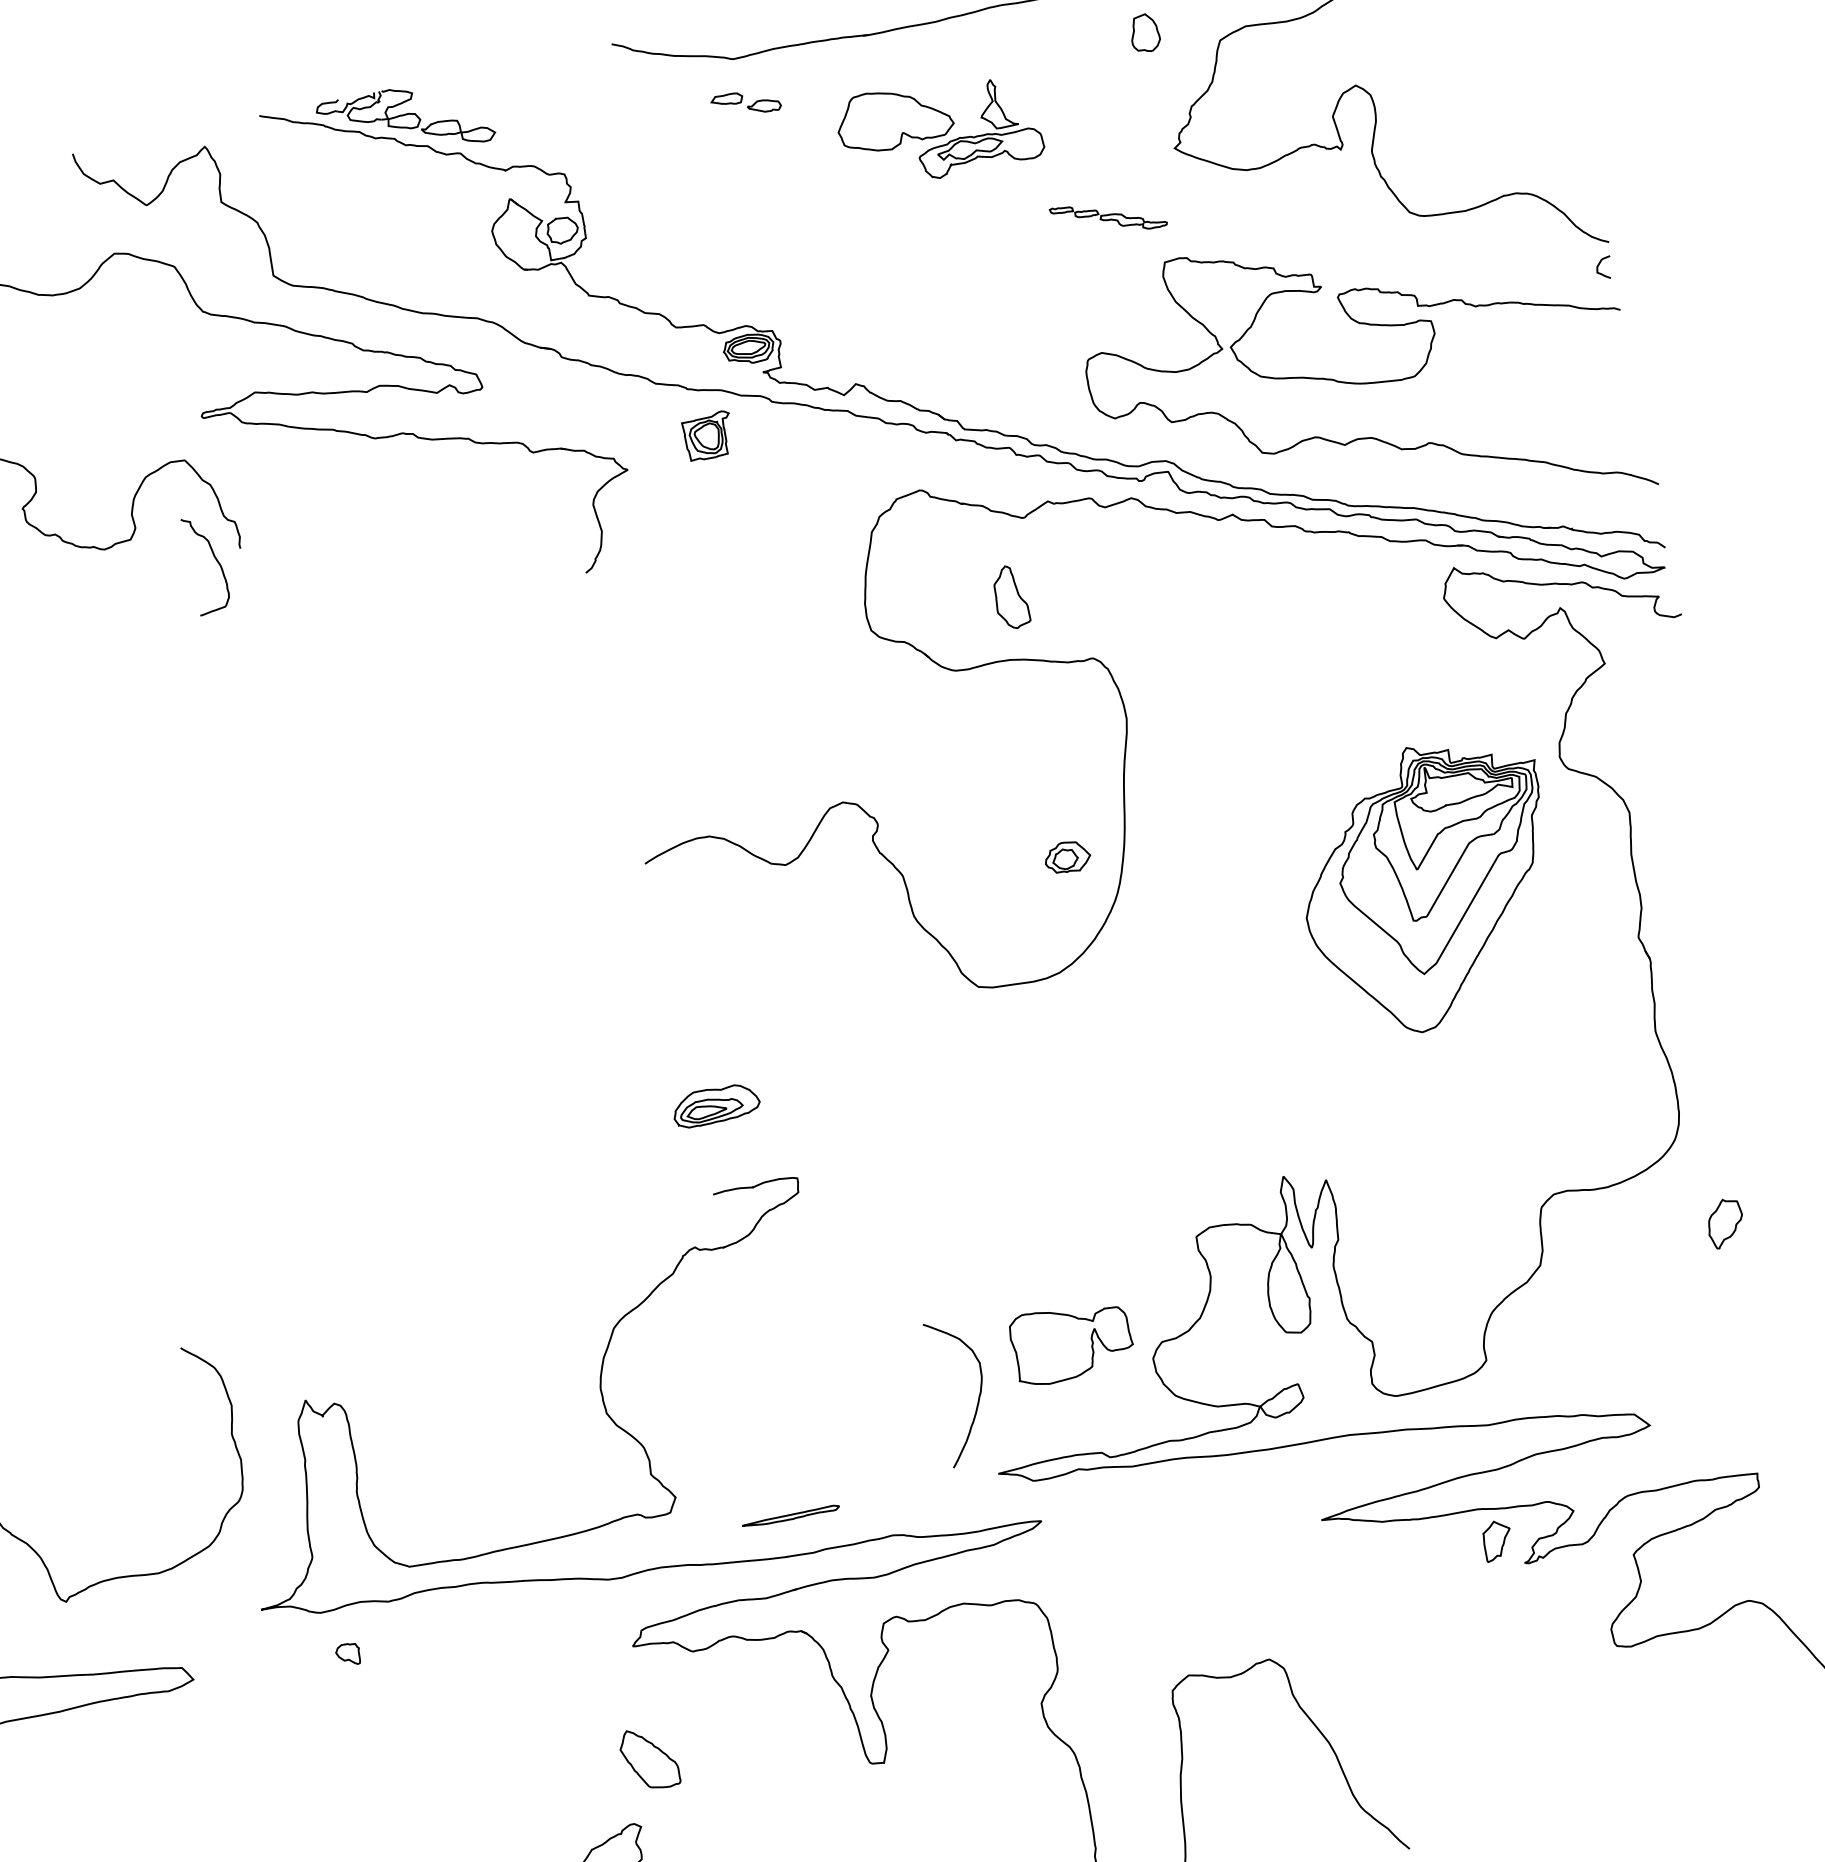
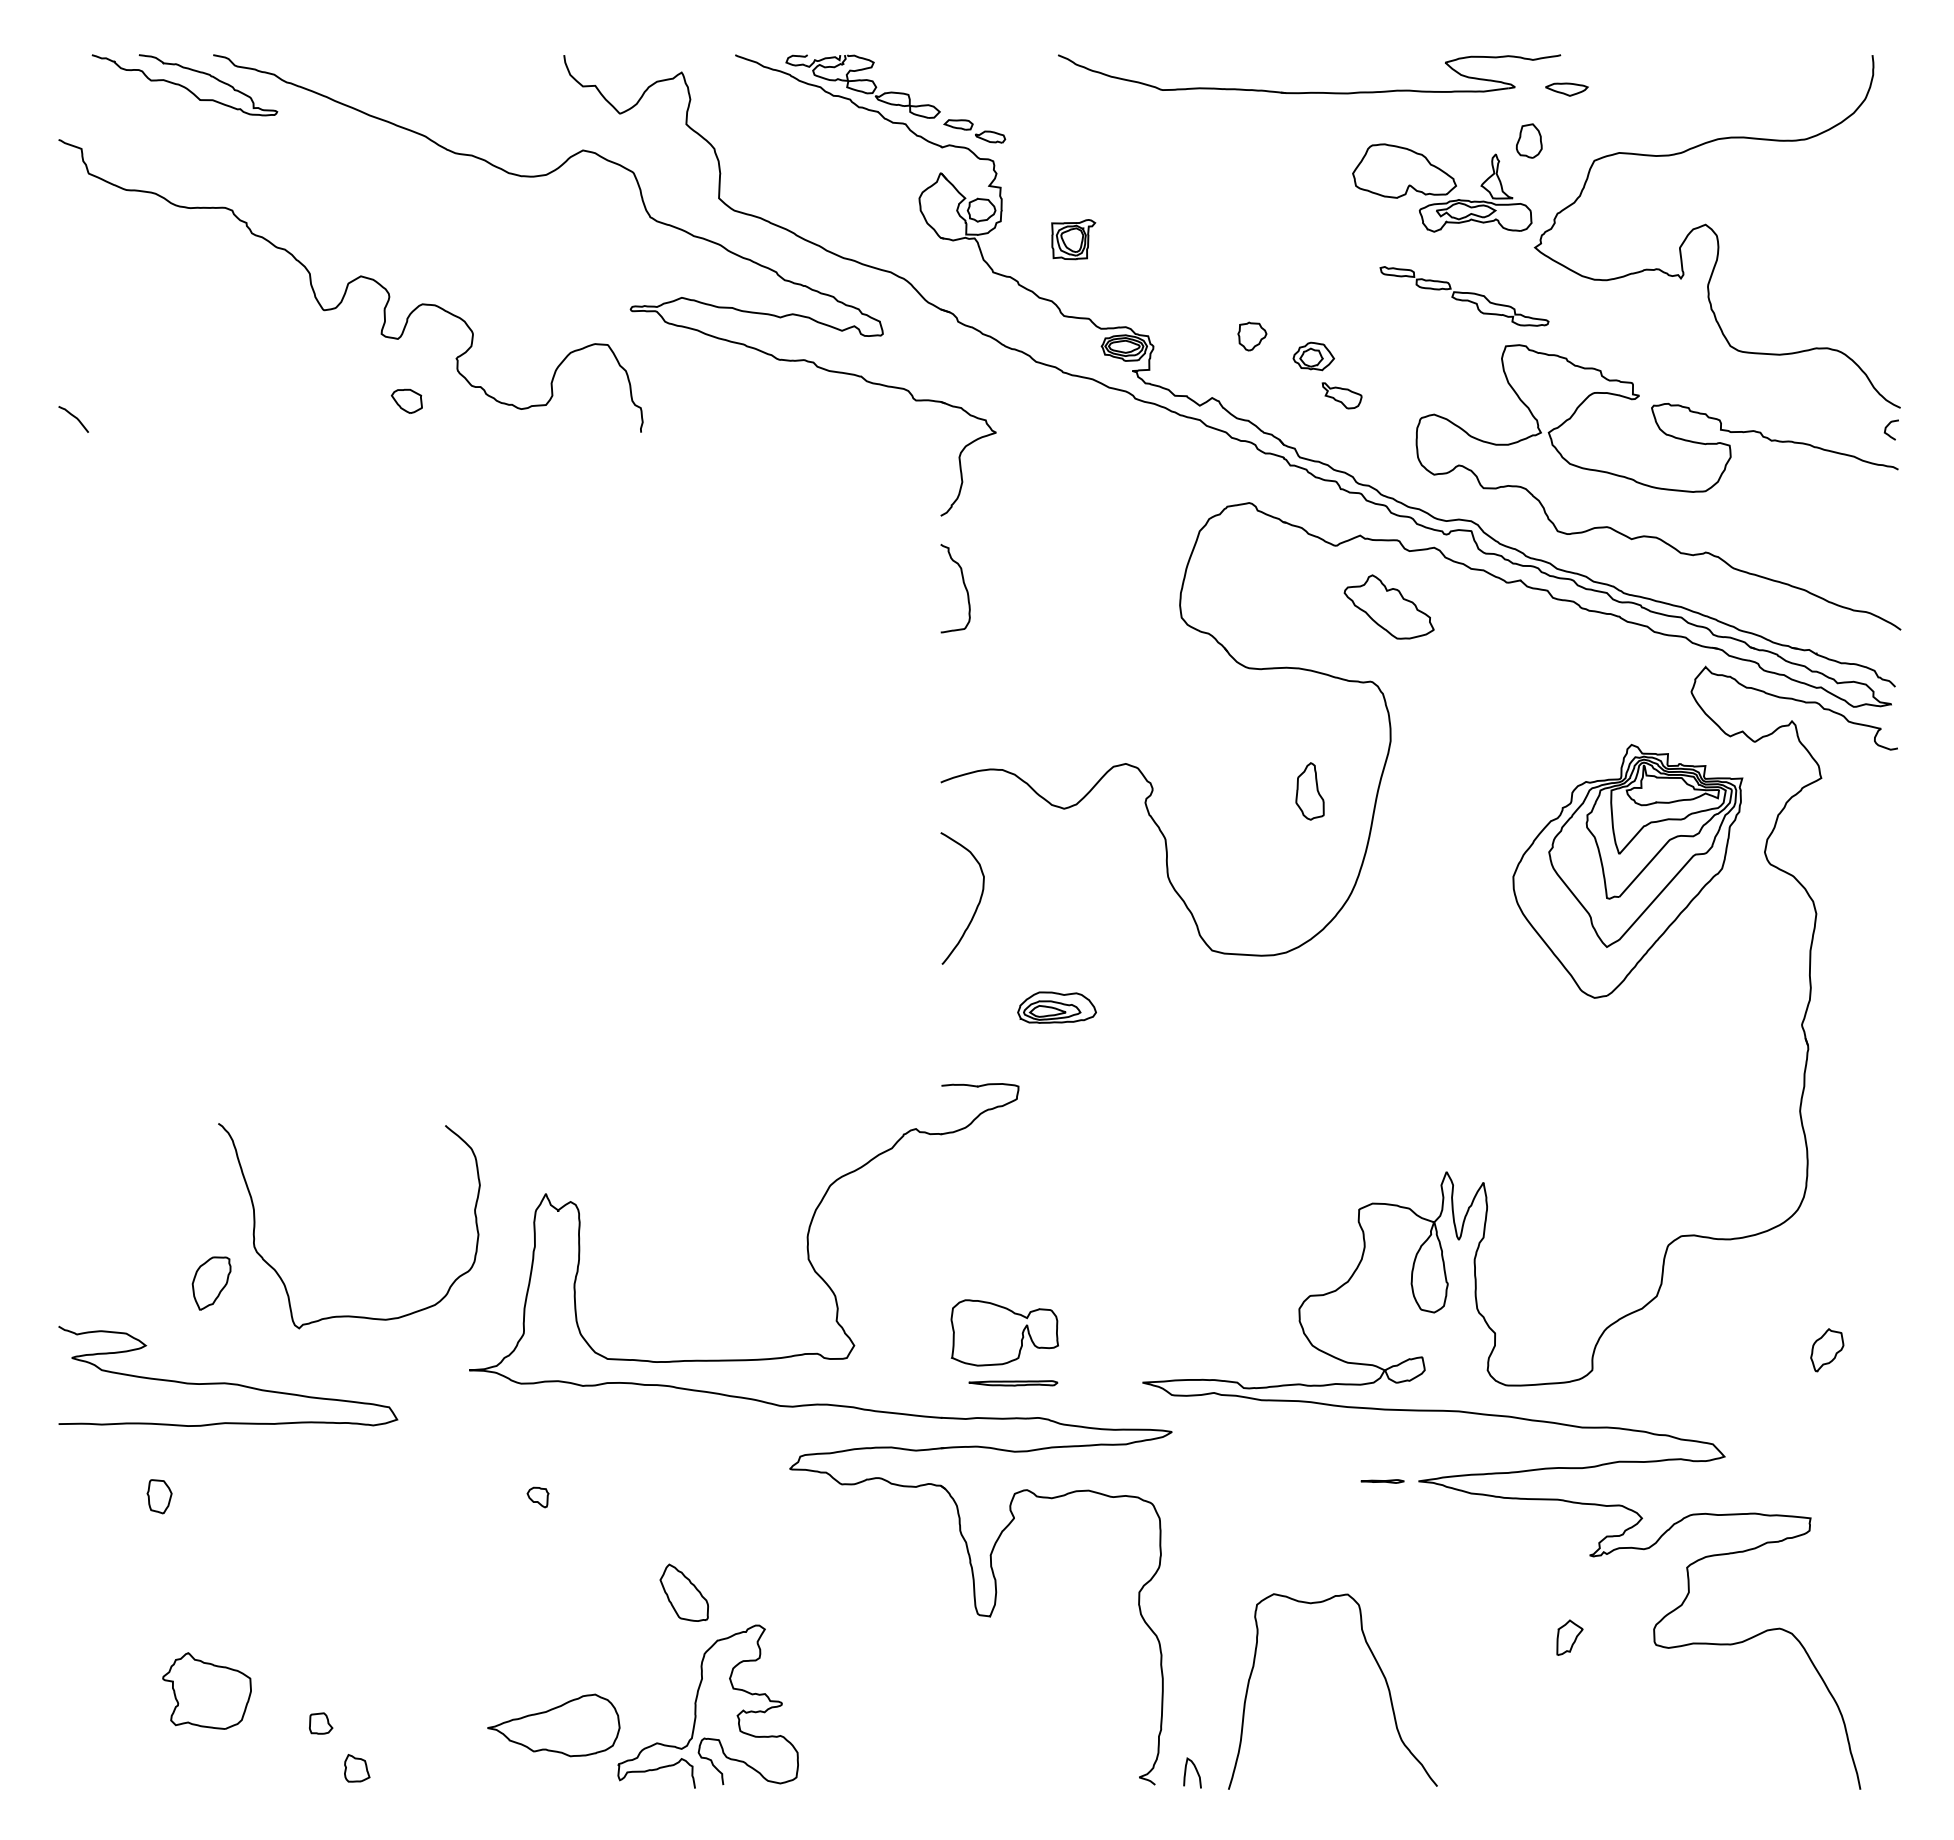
part: (745, 103) -> (974, 131), moved
part: (939, 127) -> (1442, 187), moved
part: (1108, 217) -> (1464, 296), size x1.67
part: (886, 308) -> (1252, 336), added
part: (996, 352) -> (1341, 395), added
part: (708, 436) -> (1073, 239), moved
curve: (214, 558) -> (963, 584), moved
part: (1094, 572) -> (1388, 606), added
part: (1009, 597) -> (1309, 791), moved
part: (1067, 857) -> (1313, 356), moved
part: (1429, 885) -> (1627, 870), moved
part: (715, 1105) -> (1056, 1007), moved
part: (1725, 1223) -> (1827, 1350), moved
part: (1071, 1341) -> (1004, 1332), moved
curve: (978, 1397) -> (976, 906), moved
part: (791, 1516) -> (1013, 1383), moved
line: (1282, 1528) -> (1382, 1481), added
part: (1497, 1540) -> (1569, 1637), moved
part: (347, 1654) -> (537, 1497), moved
part: (648, 1758) -> (683, 1592), moved

